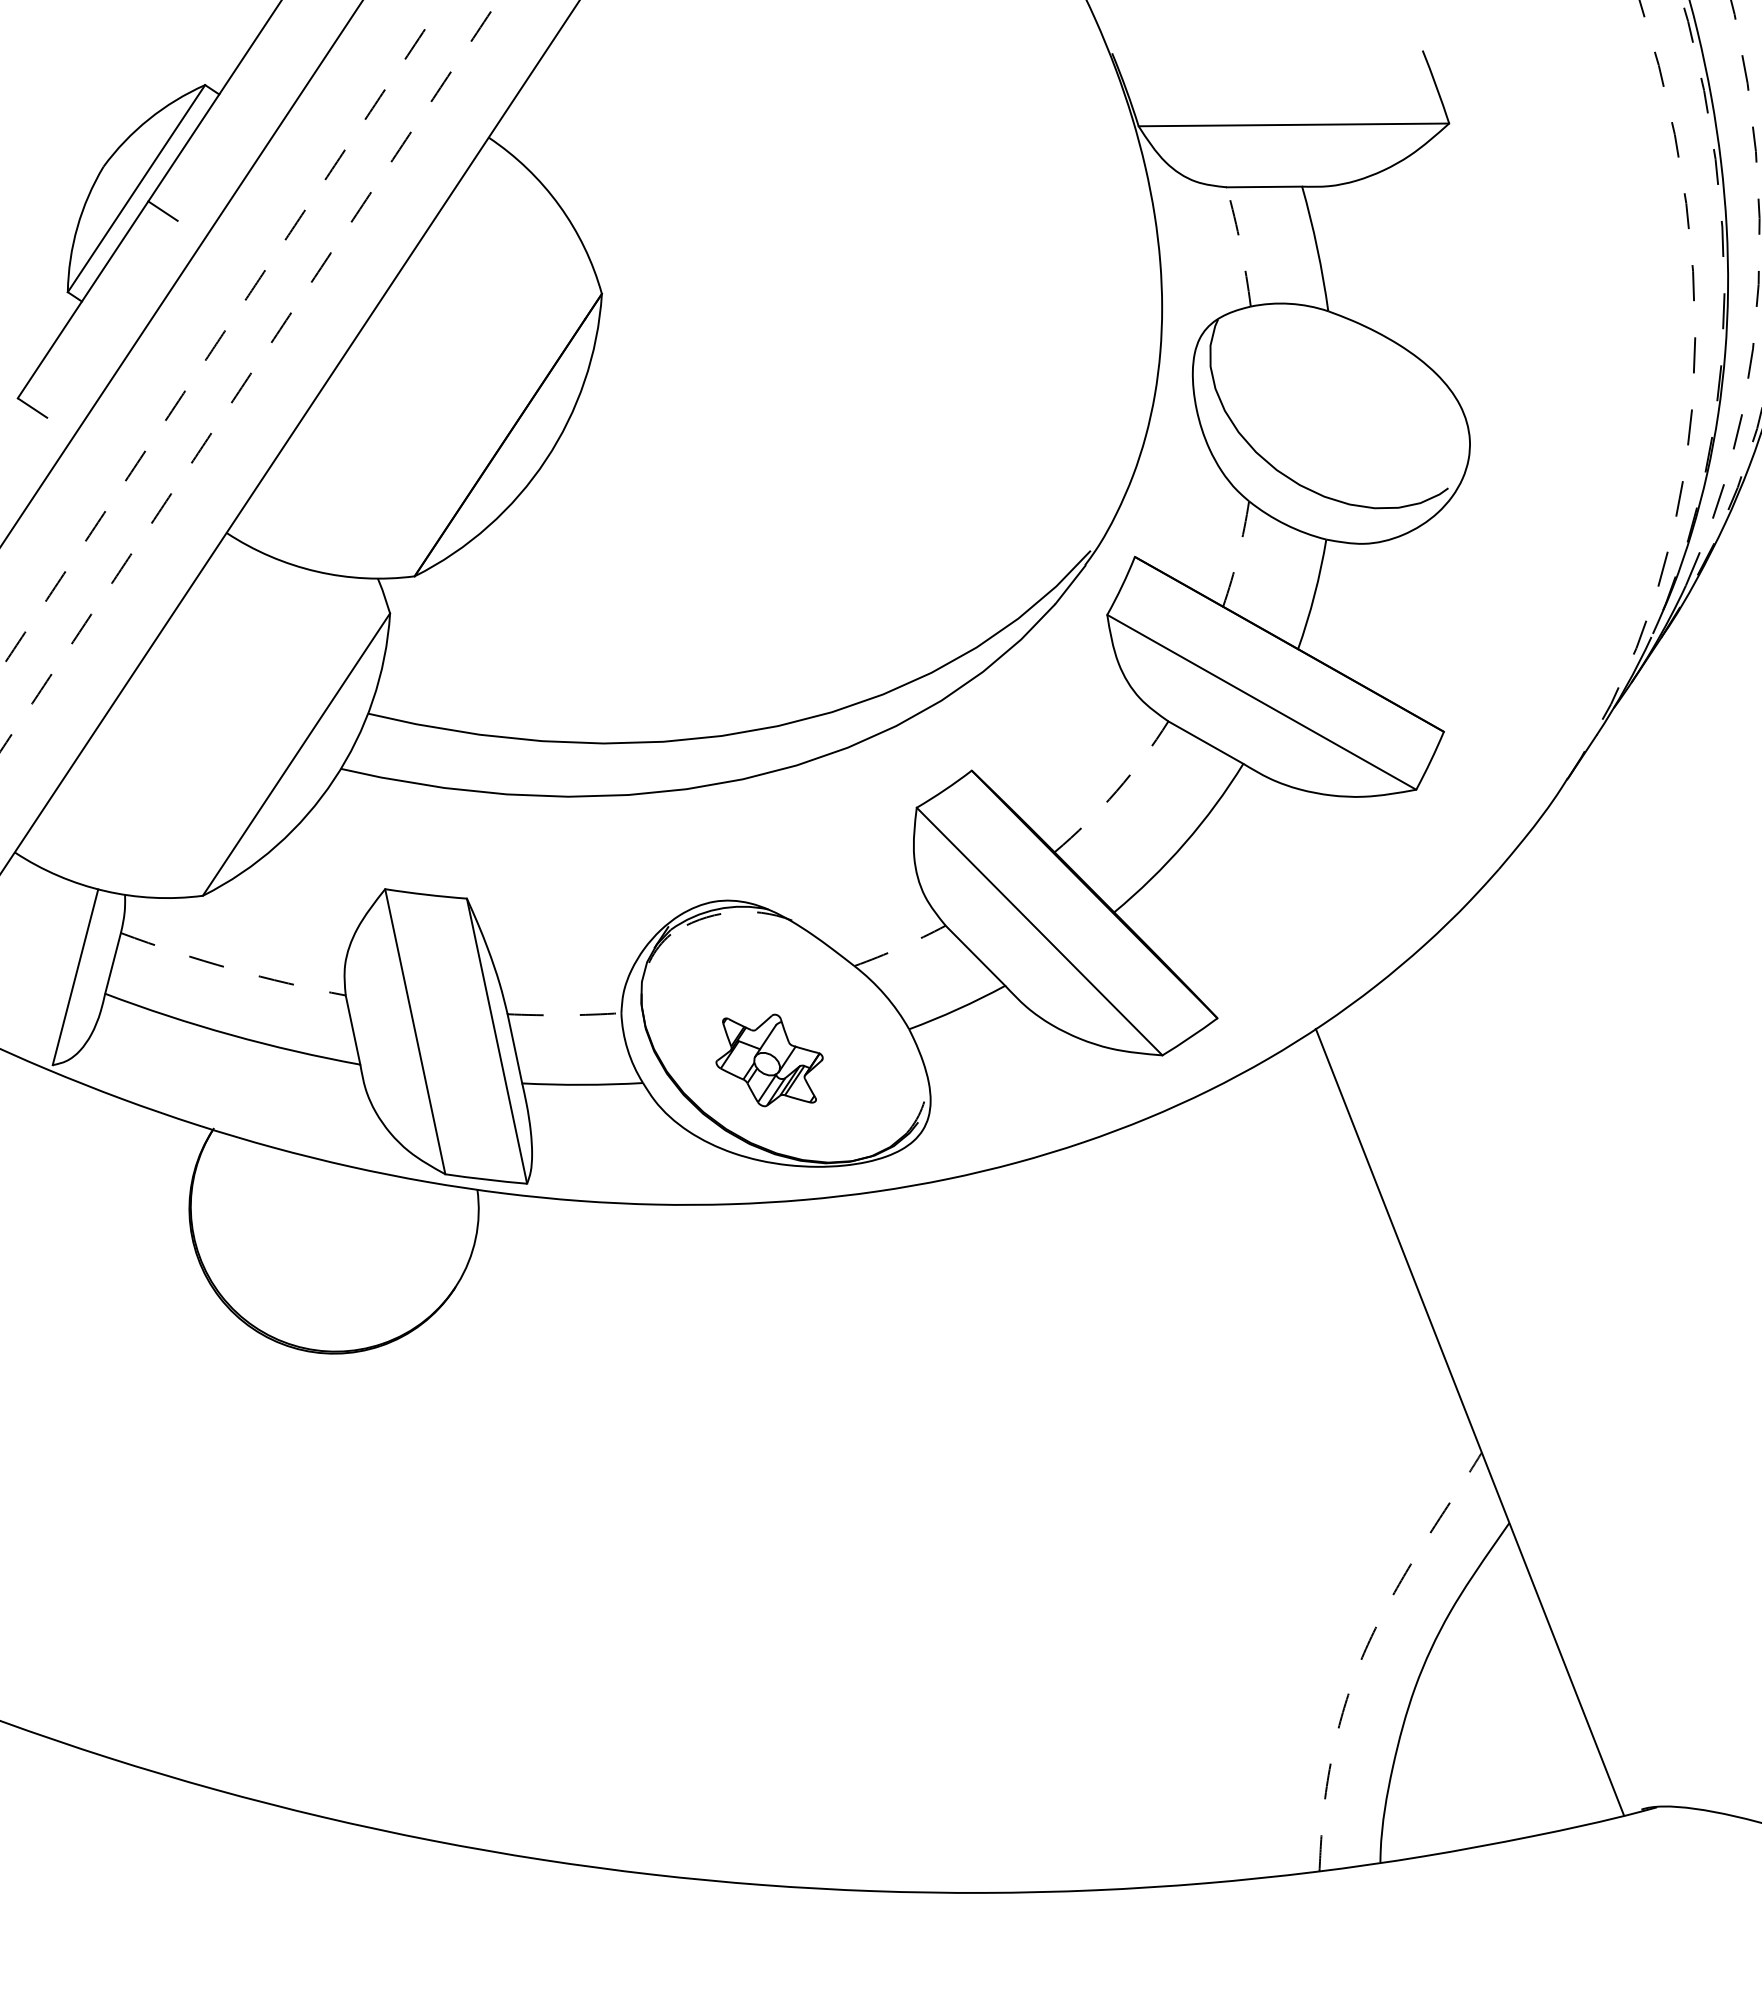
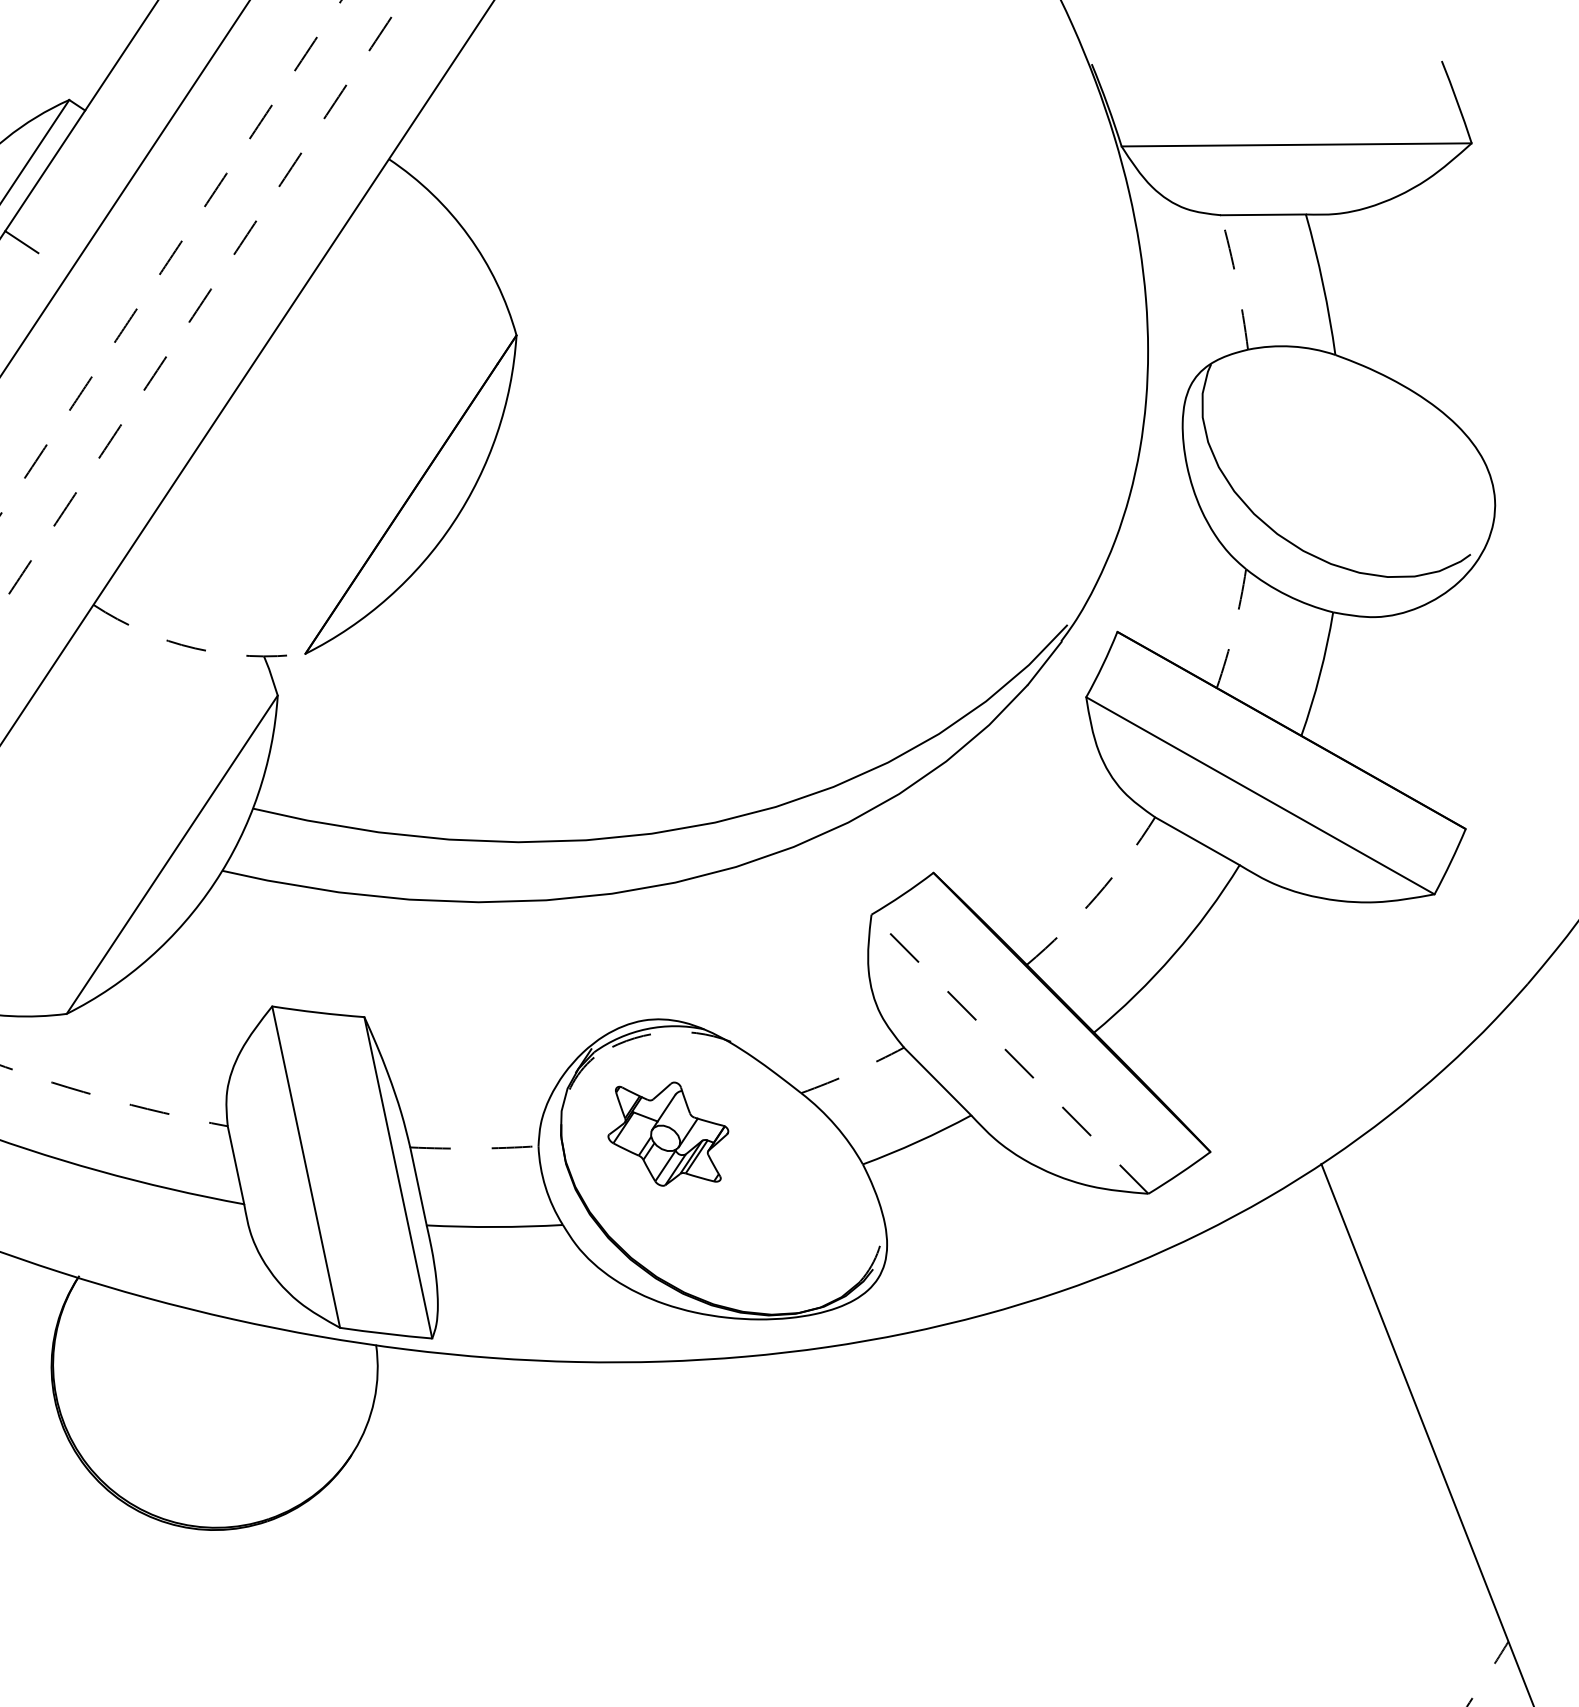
arc: (316, 571) -> (194, 648), solid -> dashed
line: (1039, 931) -> (1009, 1054), solid -> dashed
part: (769, 1060) -> (668, 1134), moved

